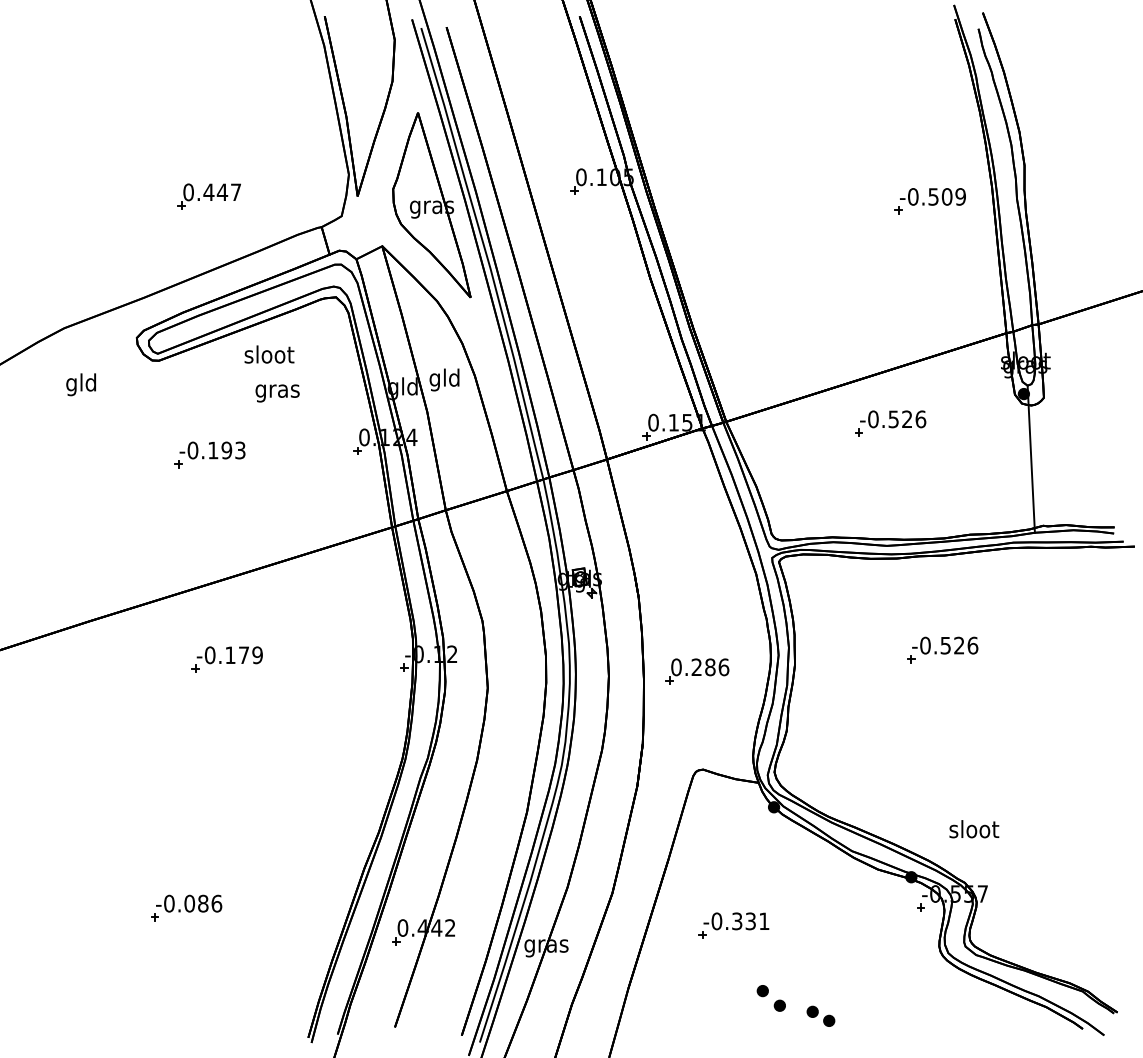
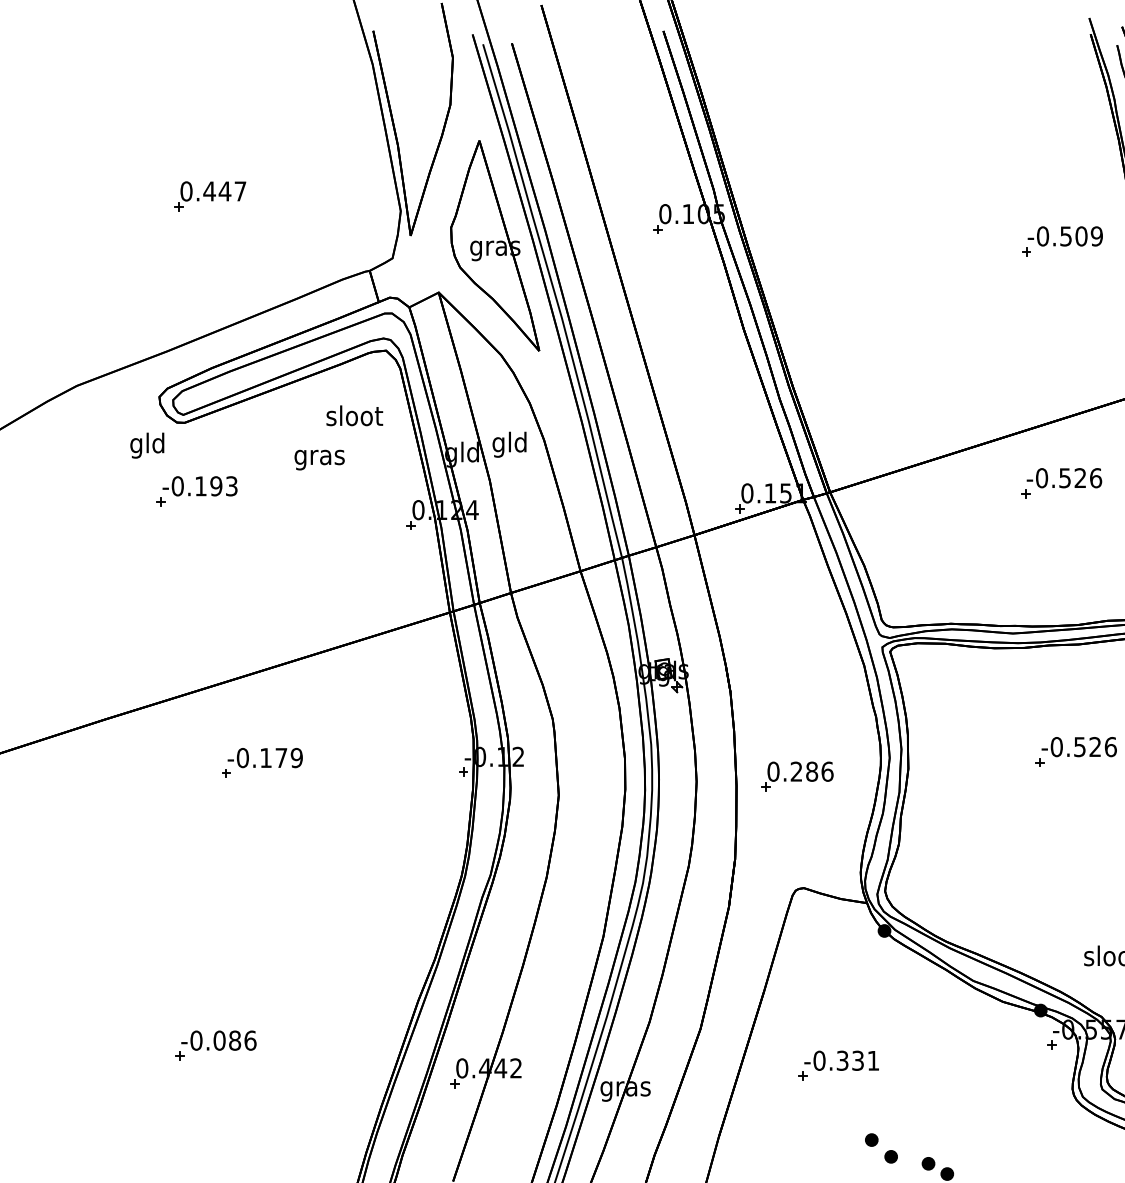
part: (208, 196) -> (209, 196), moved
text: (269, 354) -> (354, 415), moved
text: (80, 384) -> (146, 445), moved
part: (890, 423) -> (1061, 482), moved
part: (209, 454) -> (196, 490), moved

